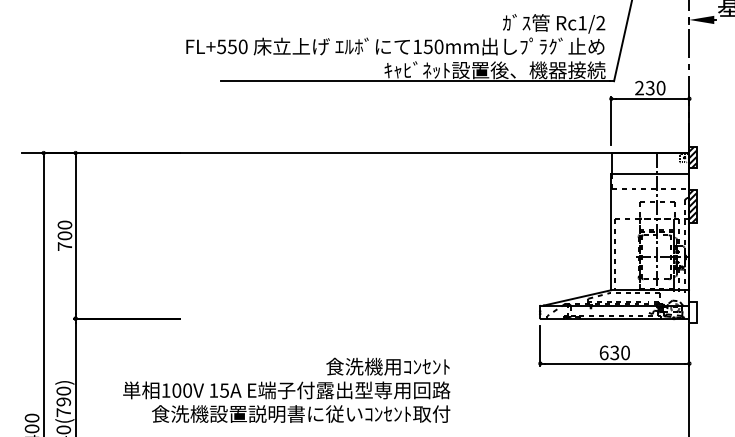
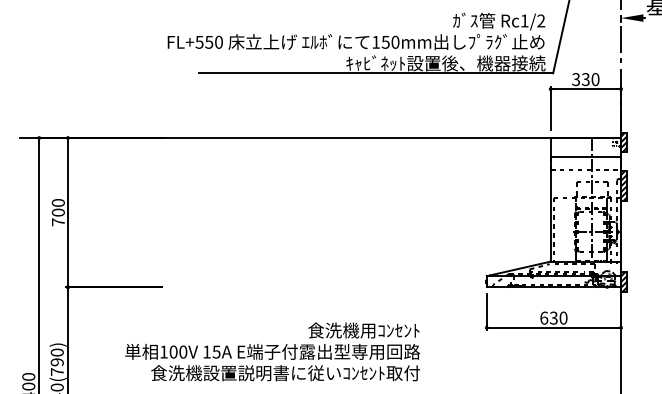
text: (639, 88) -> (576, 79), 230 -> 330
hatch: (692, 312) -> (623, 281), added
text: (286, 389) -> (272, 351), moved

